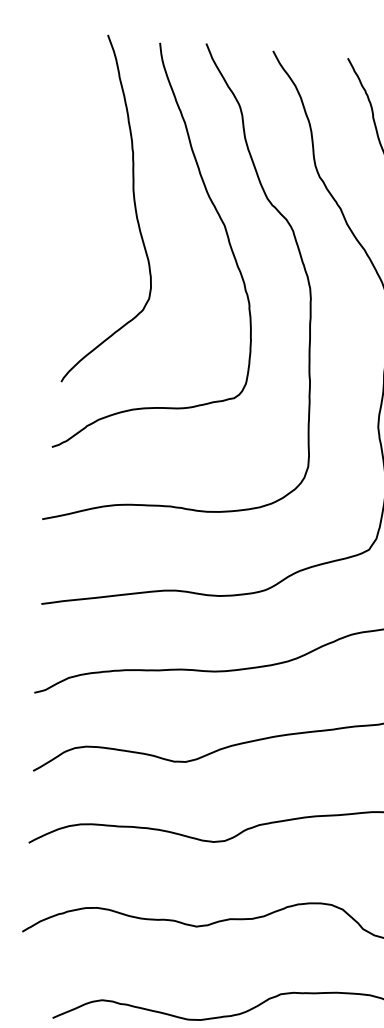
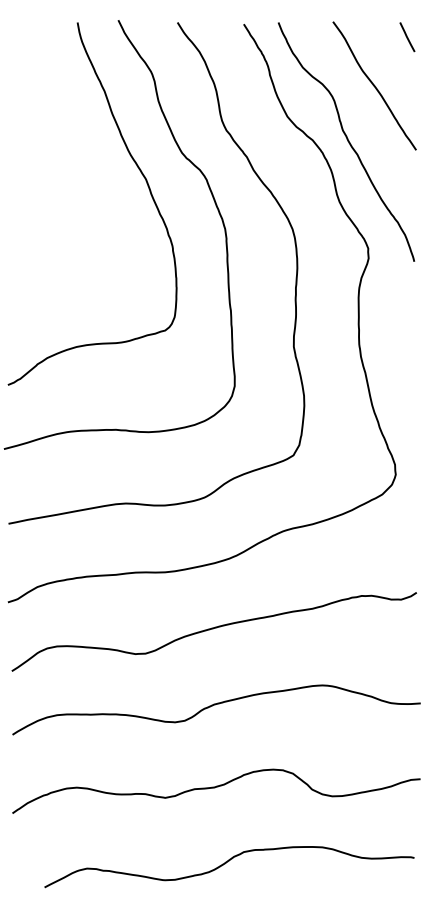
curve: (133, 204) -> (64, 166), removed

